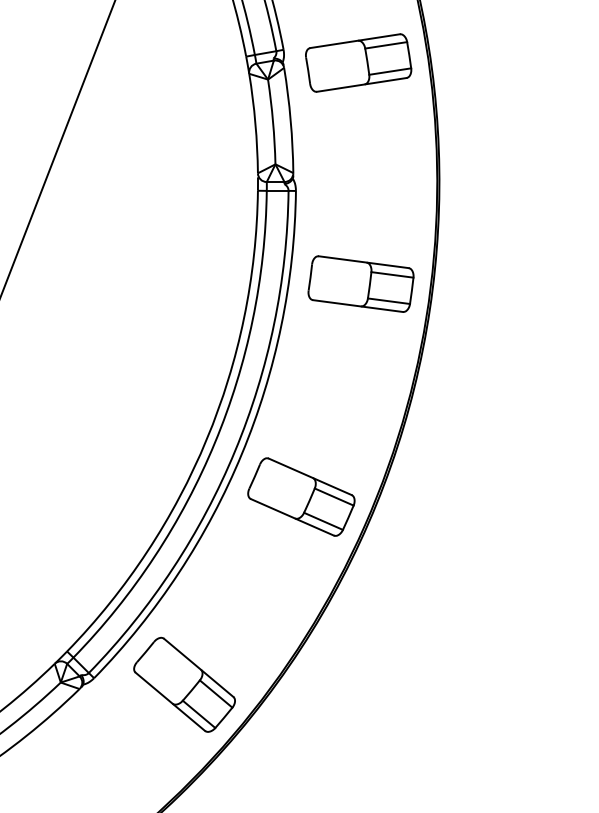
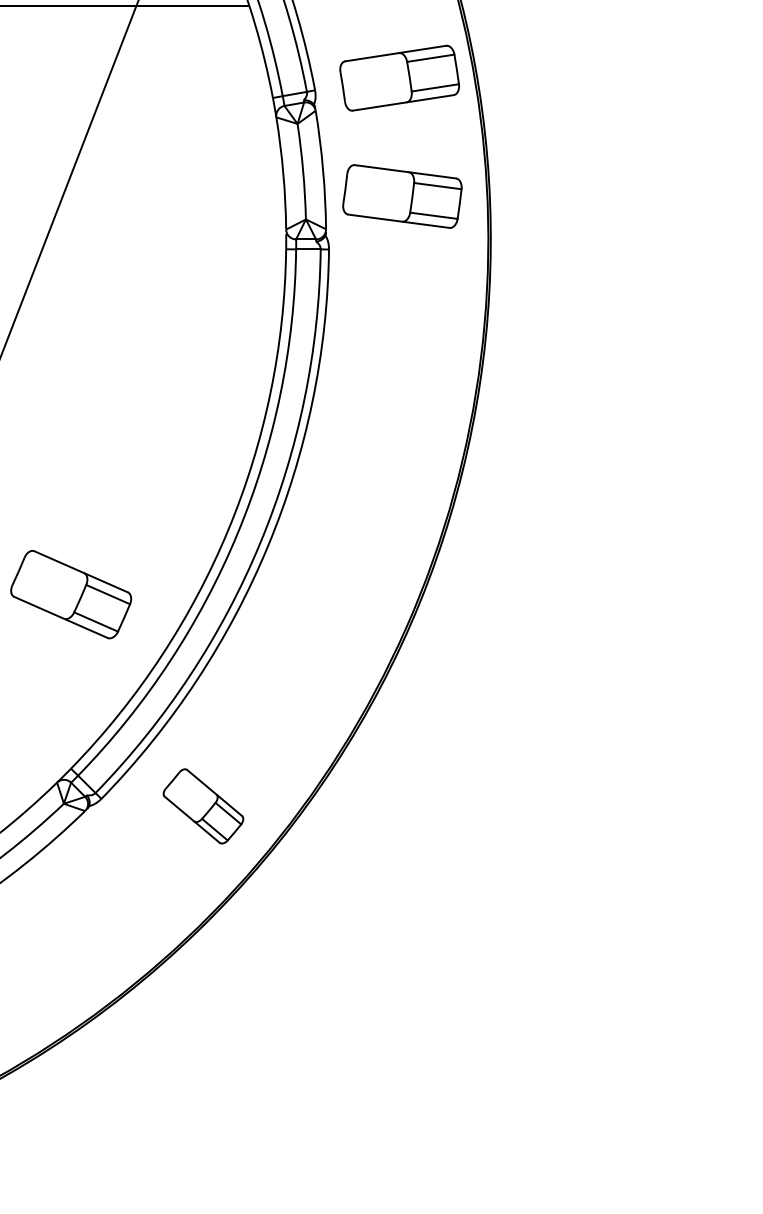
part: (358, 62) -> (399, 77), moved
part: (361, 284) -> (402, 196), moved
part: (301, 496) -> (71, 594), moved
part: (184, 684) -> (203, 806), size x0.7

